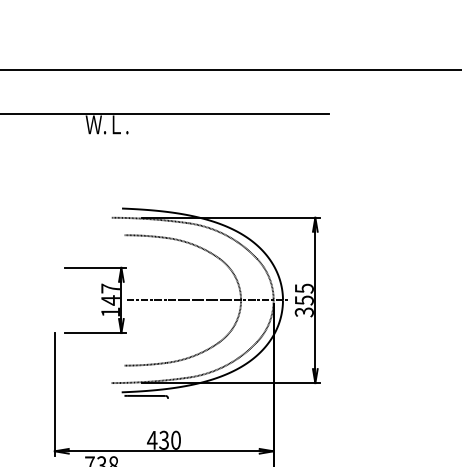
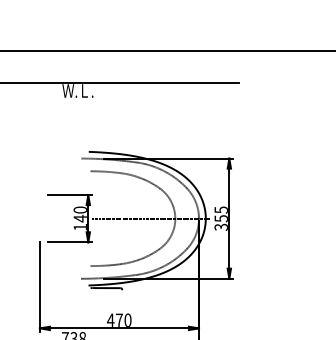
text: (110, 288) -> (80, 209), 147 -> 140
text: (164, 439) -> (119, 319), 430 -> 470

